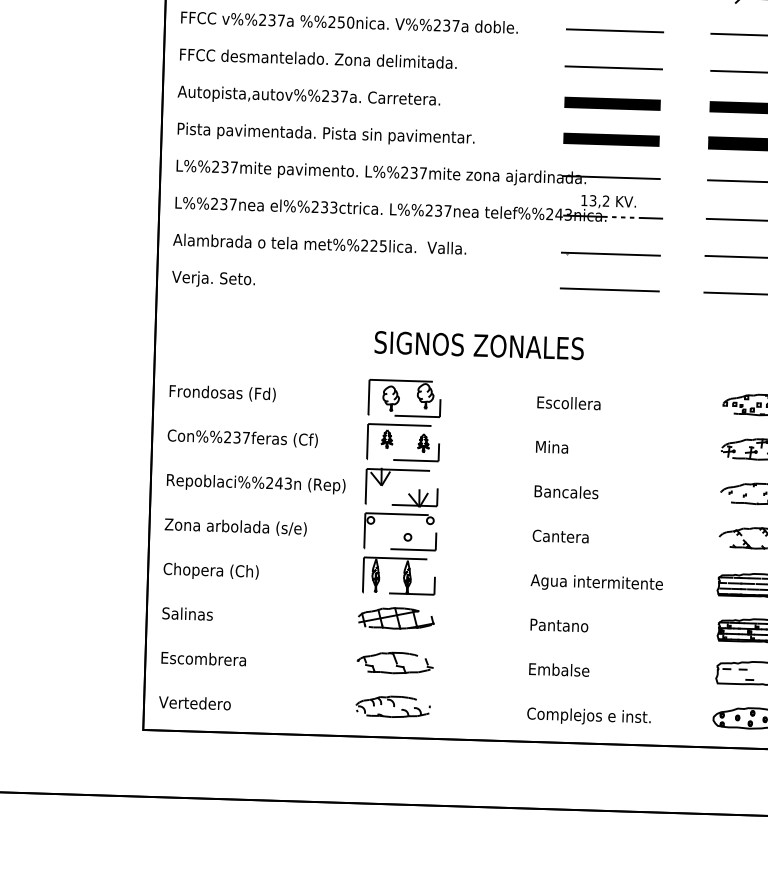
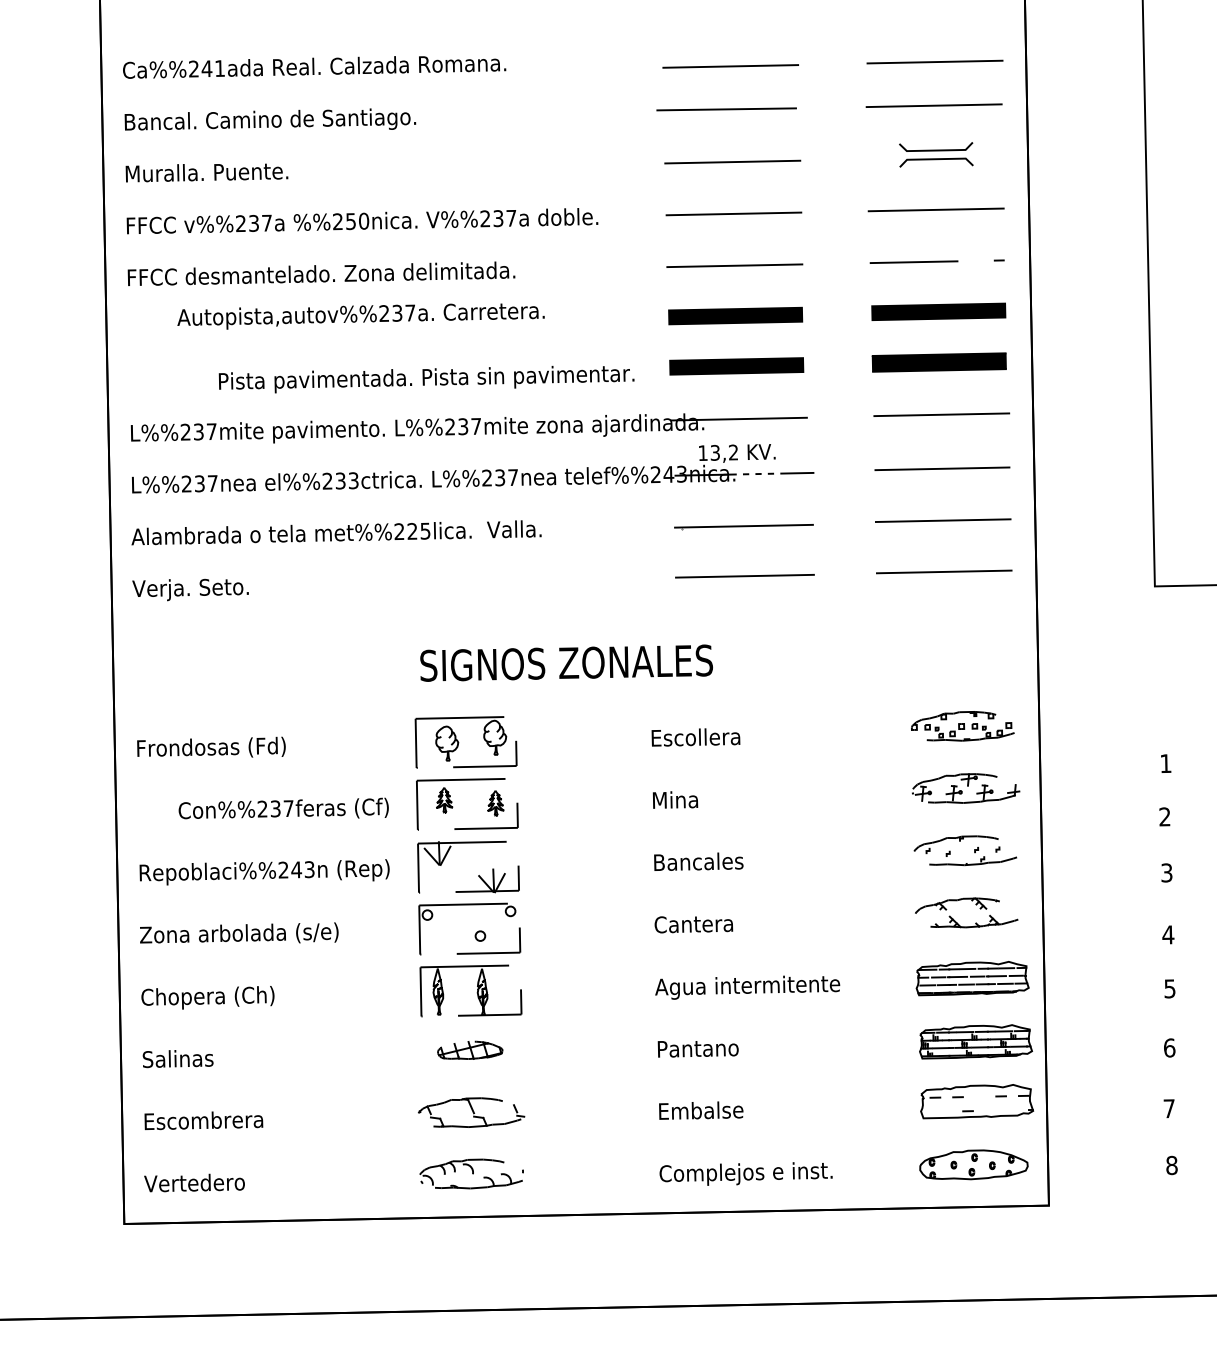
text: (308, 97) -> (360, 316), moved
text: (326, 134) -> (426, 379), moved
text: (242, 437) -> (283, 808), moved
part: (395, 618) -> (469, 1050), size x0.6

